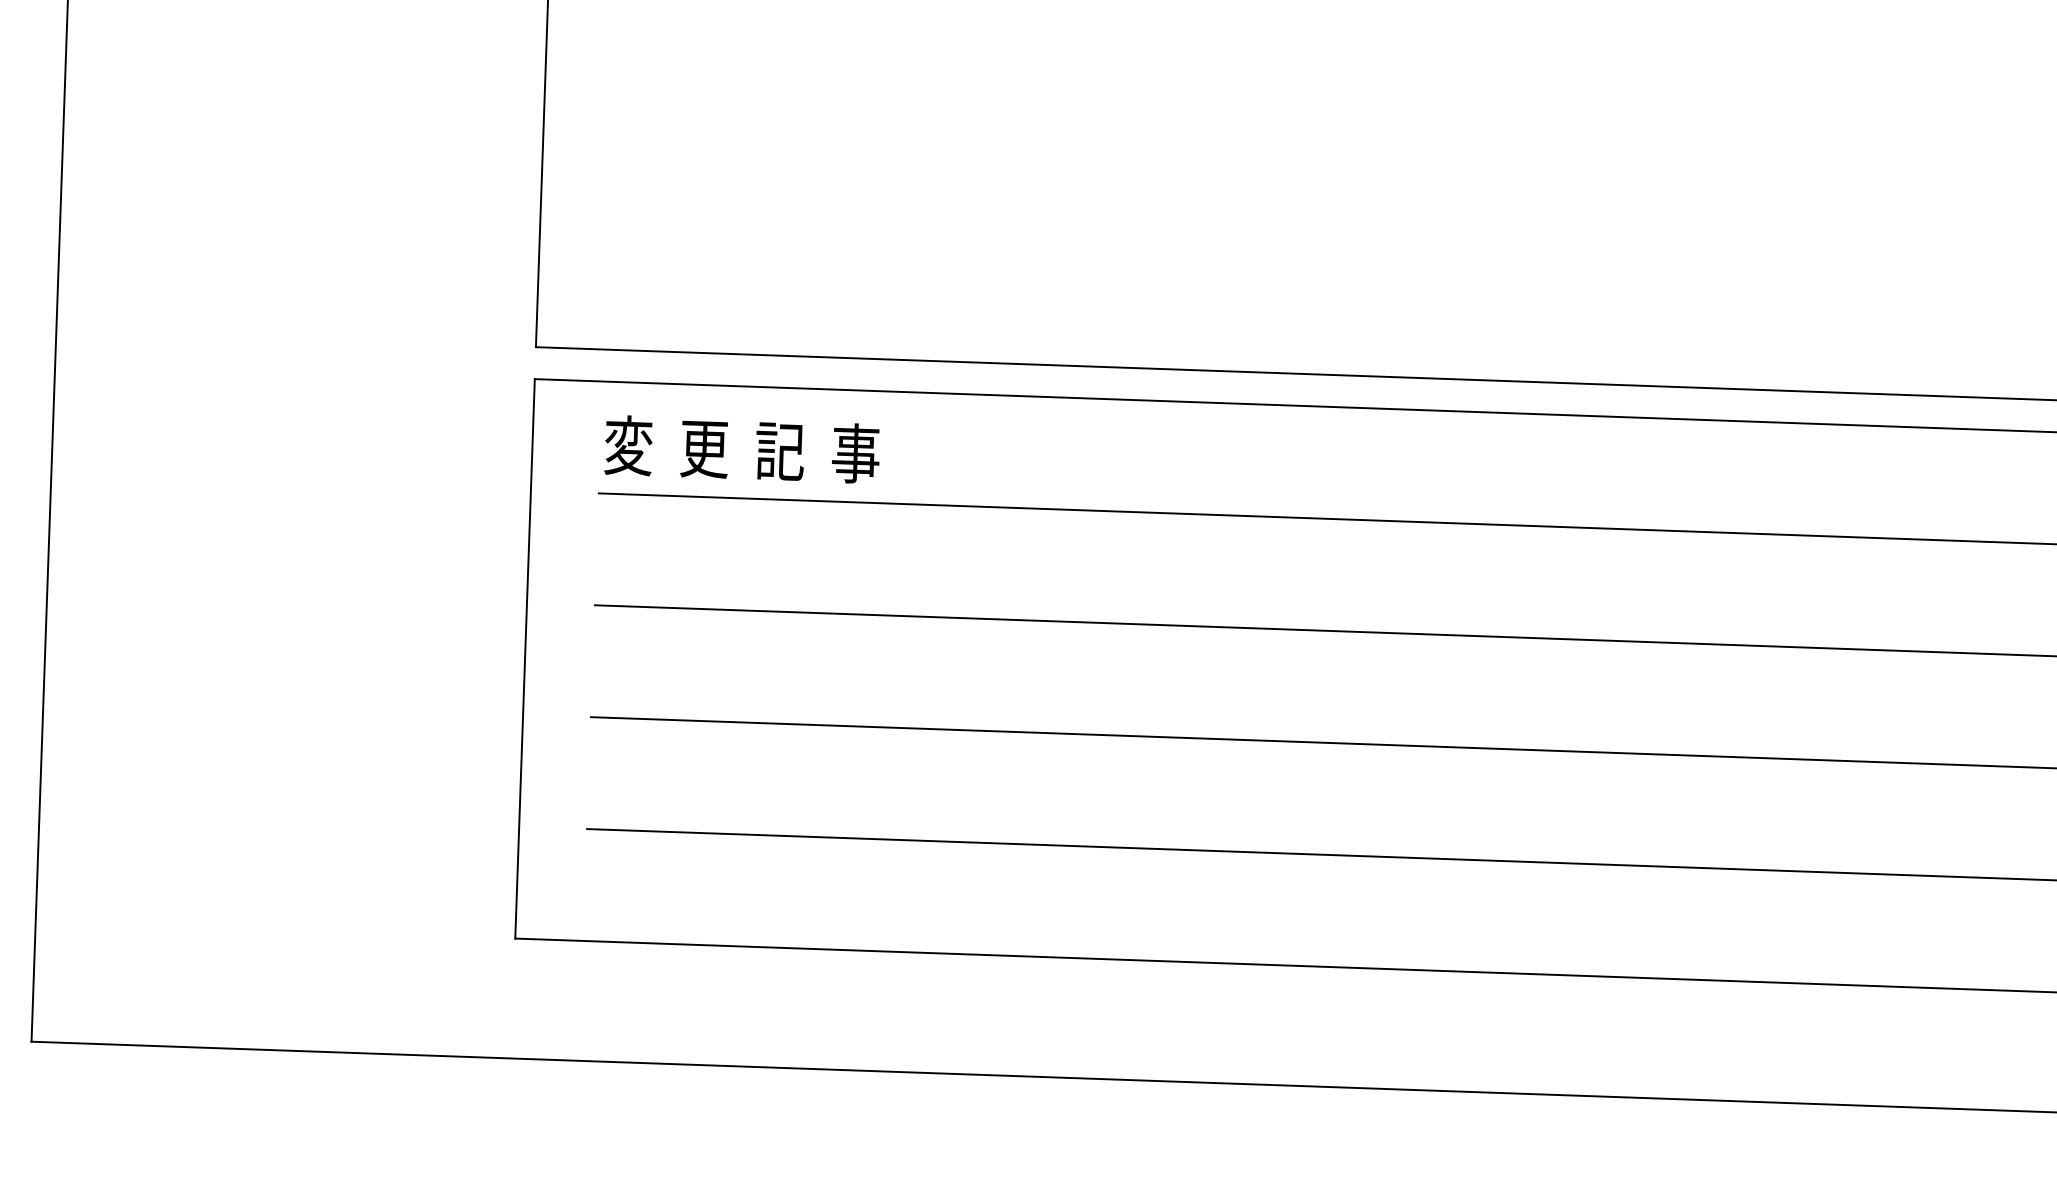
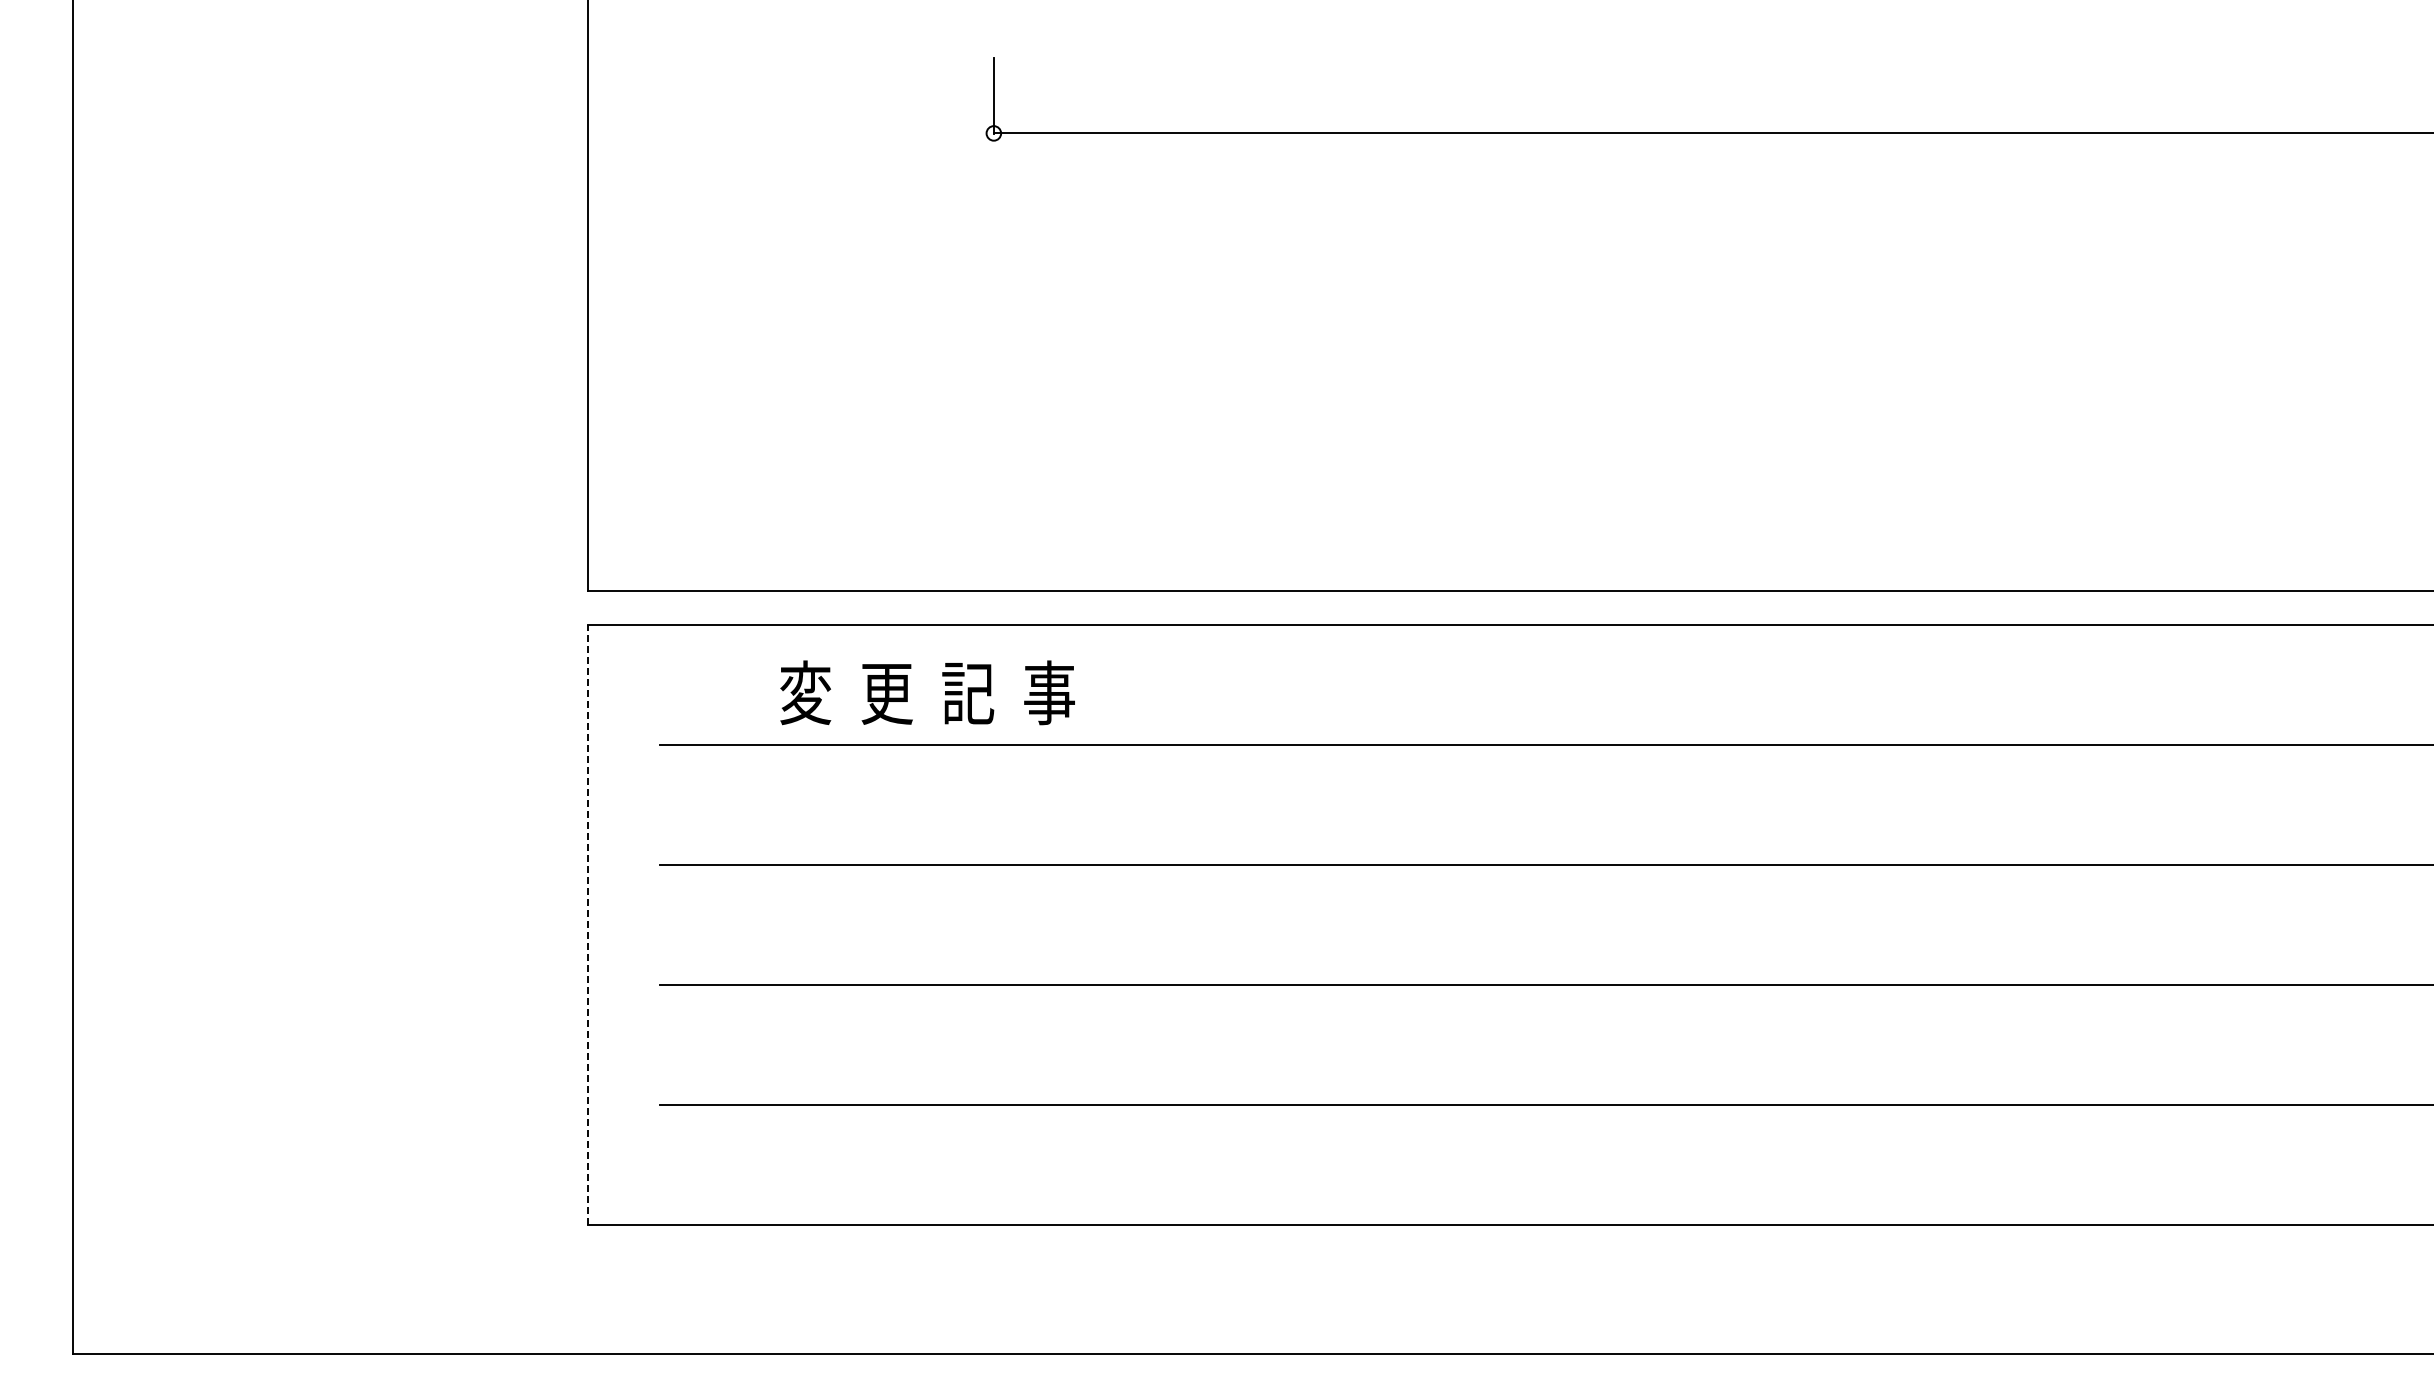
text: (742, 449) -> (927, 692), moved
line: (524, 658) -> (587, 924), solid -> dashed

